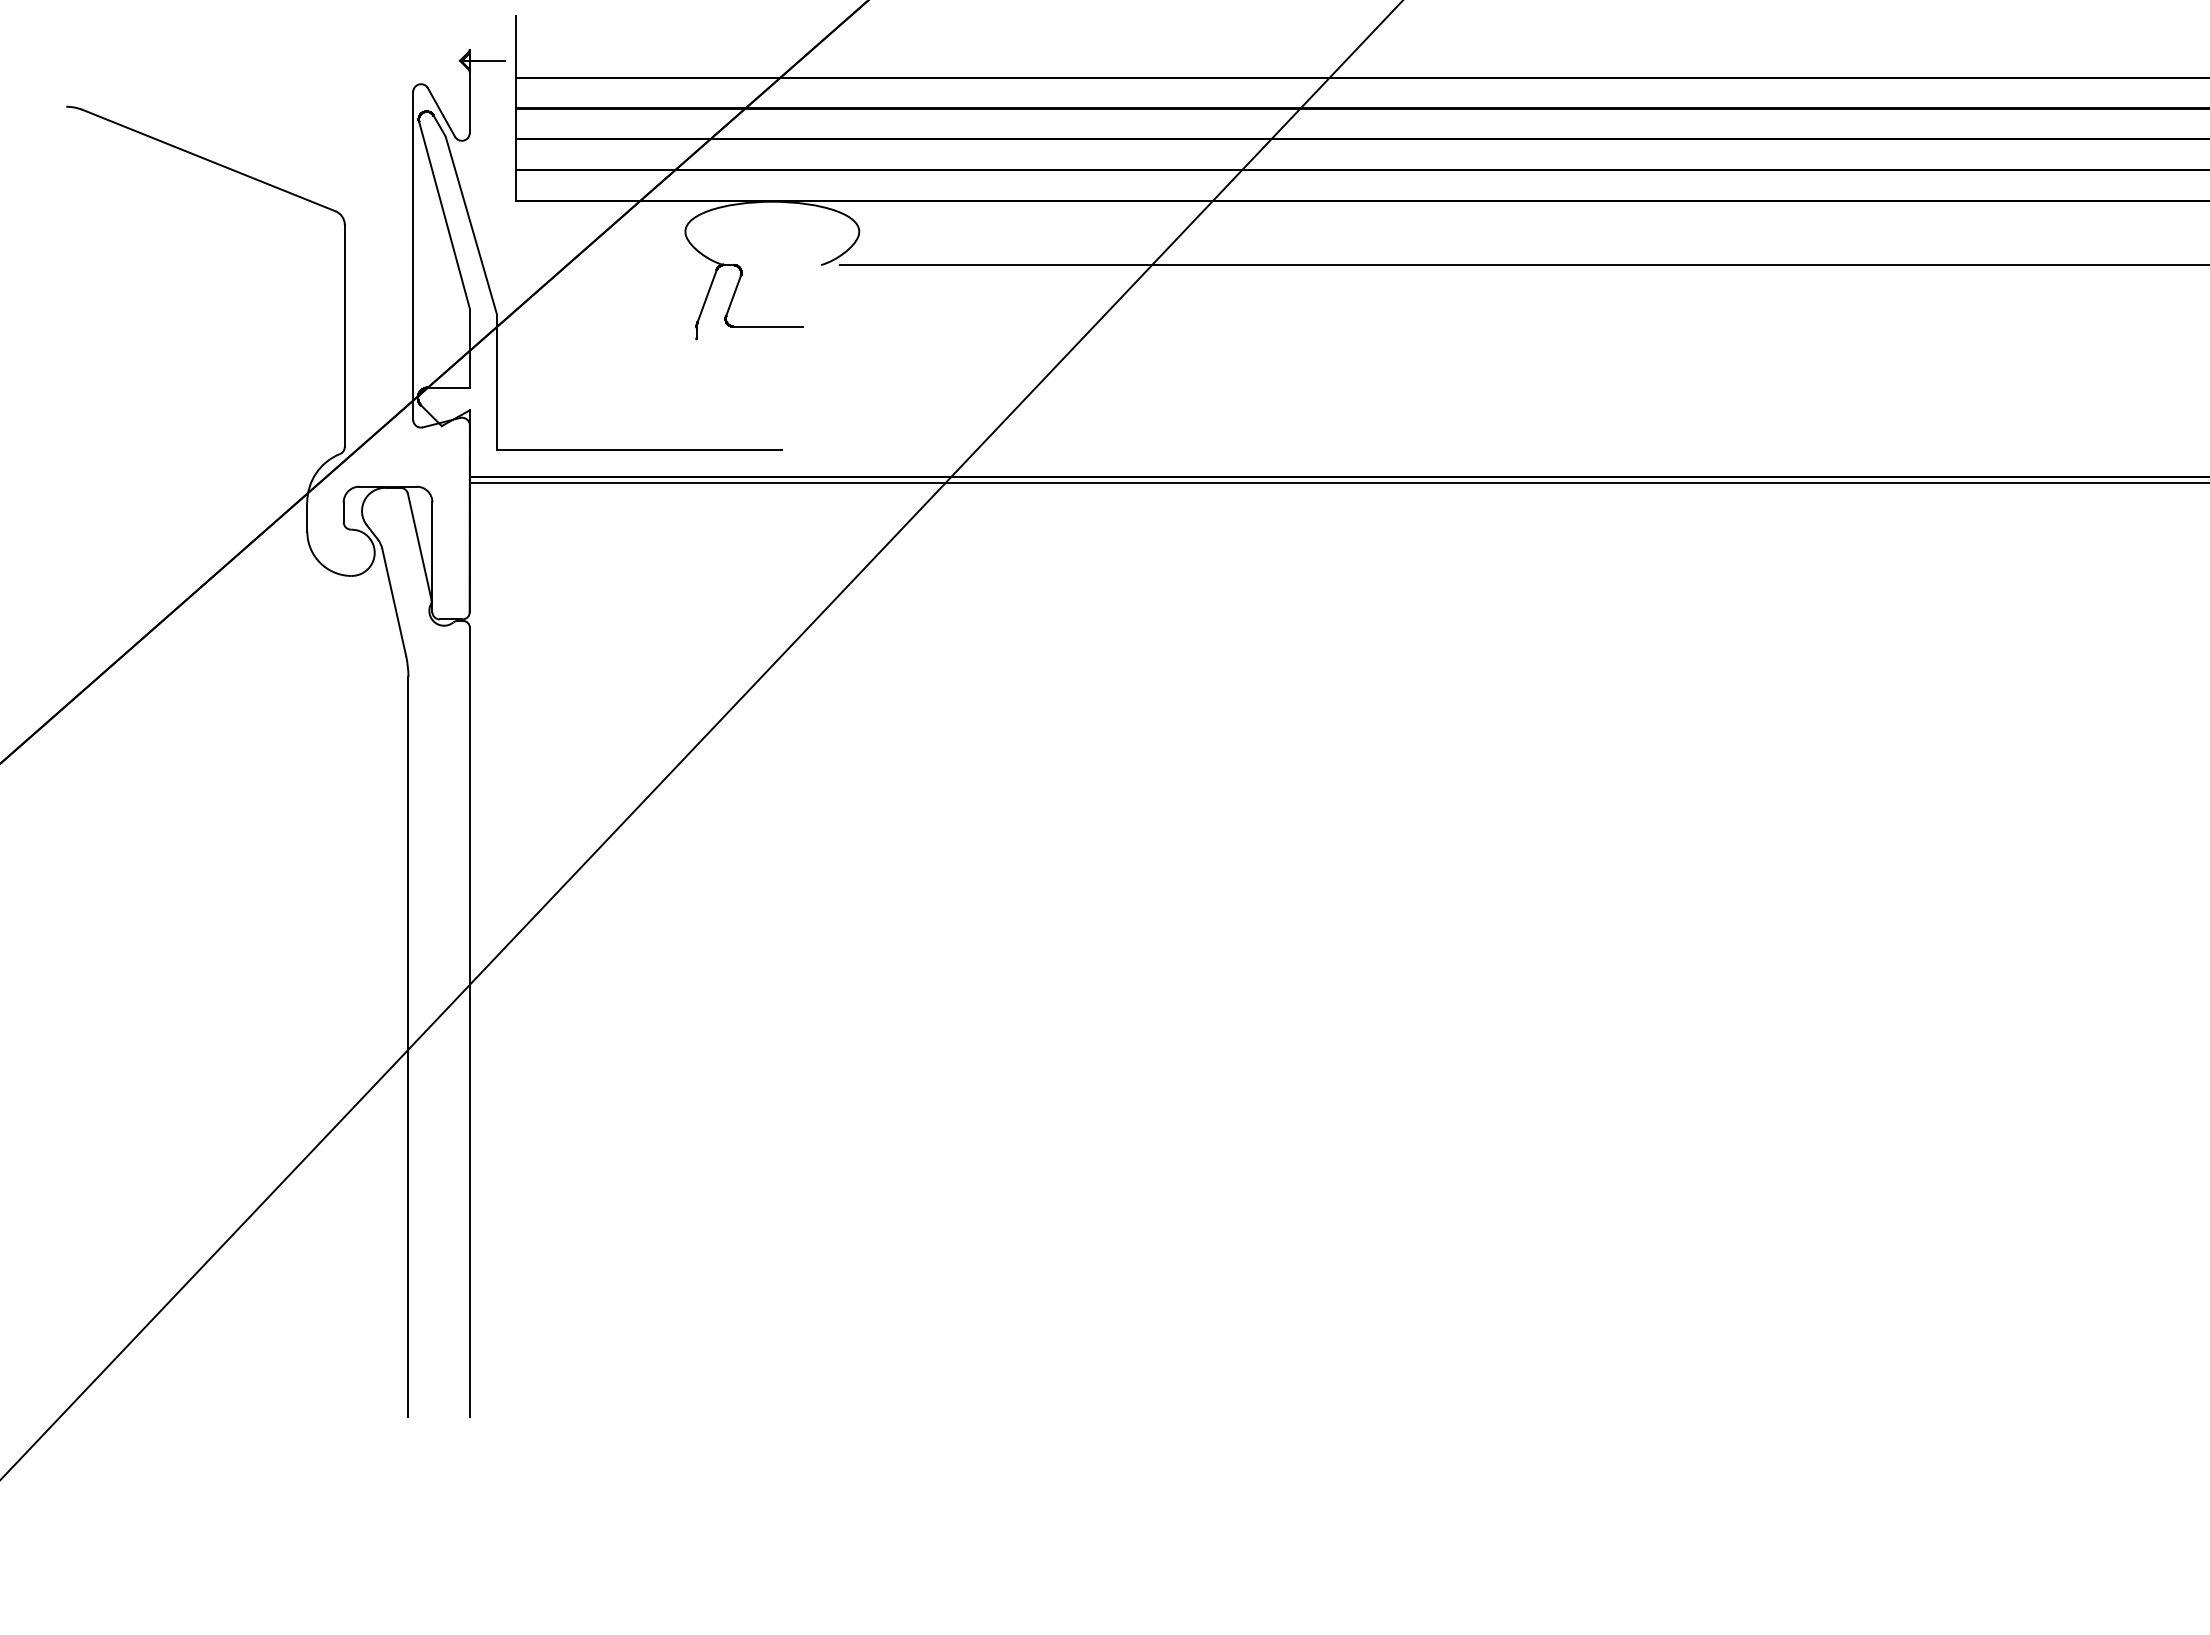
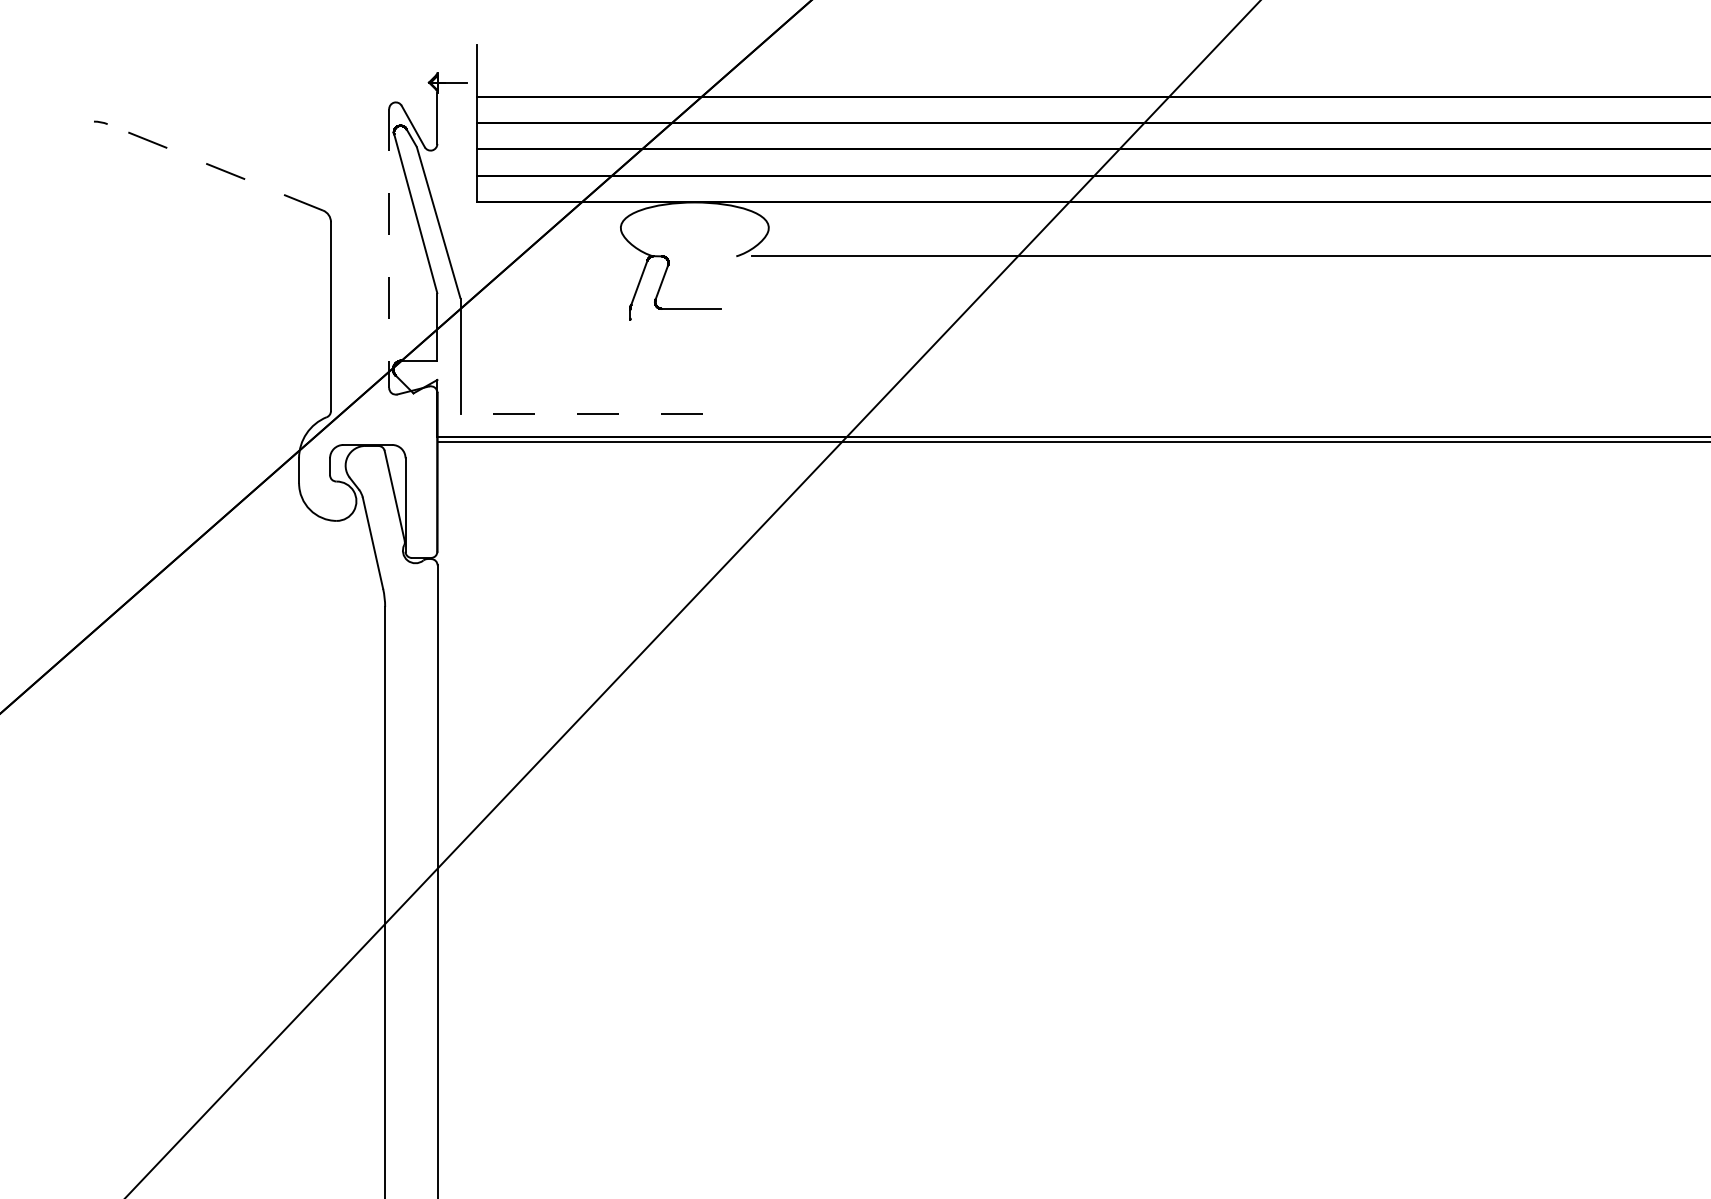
line: (208, 160) -> (214, 167), solid -> dashed
line: (413, 255) -> (389, 248), solid -> dashed
line: (638, 449) -> (580, 413), solid -> dashed

